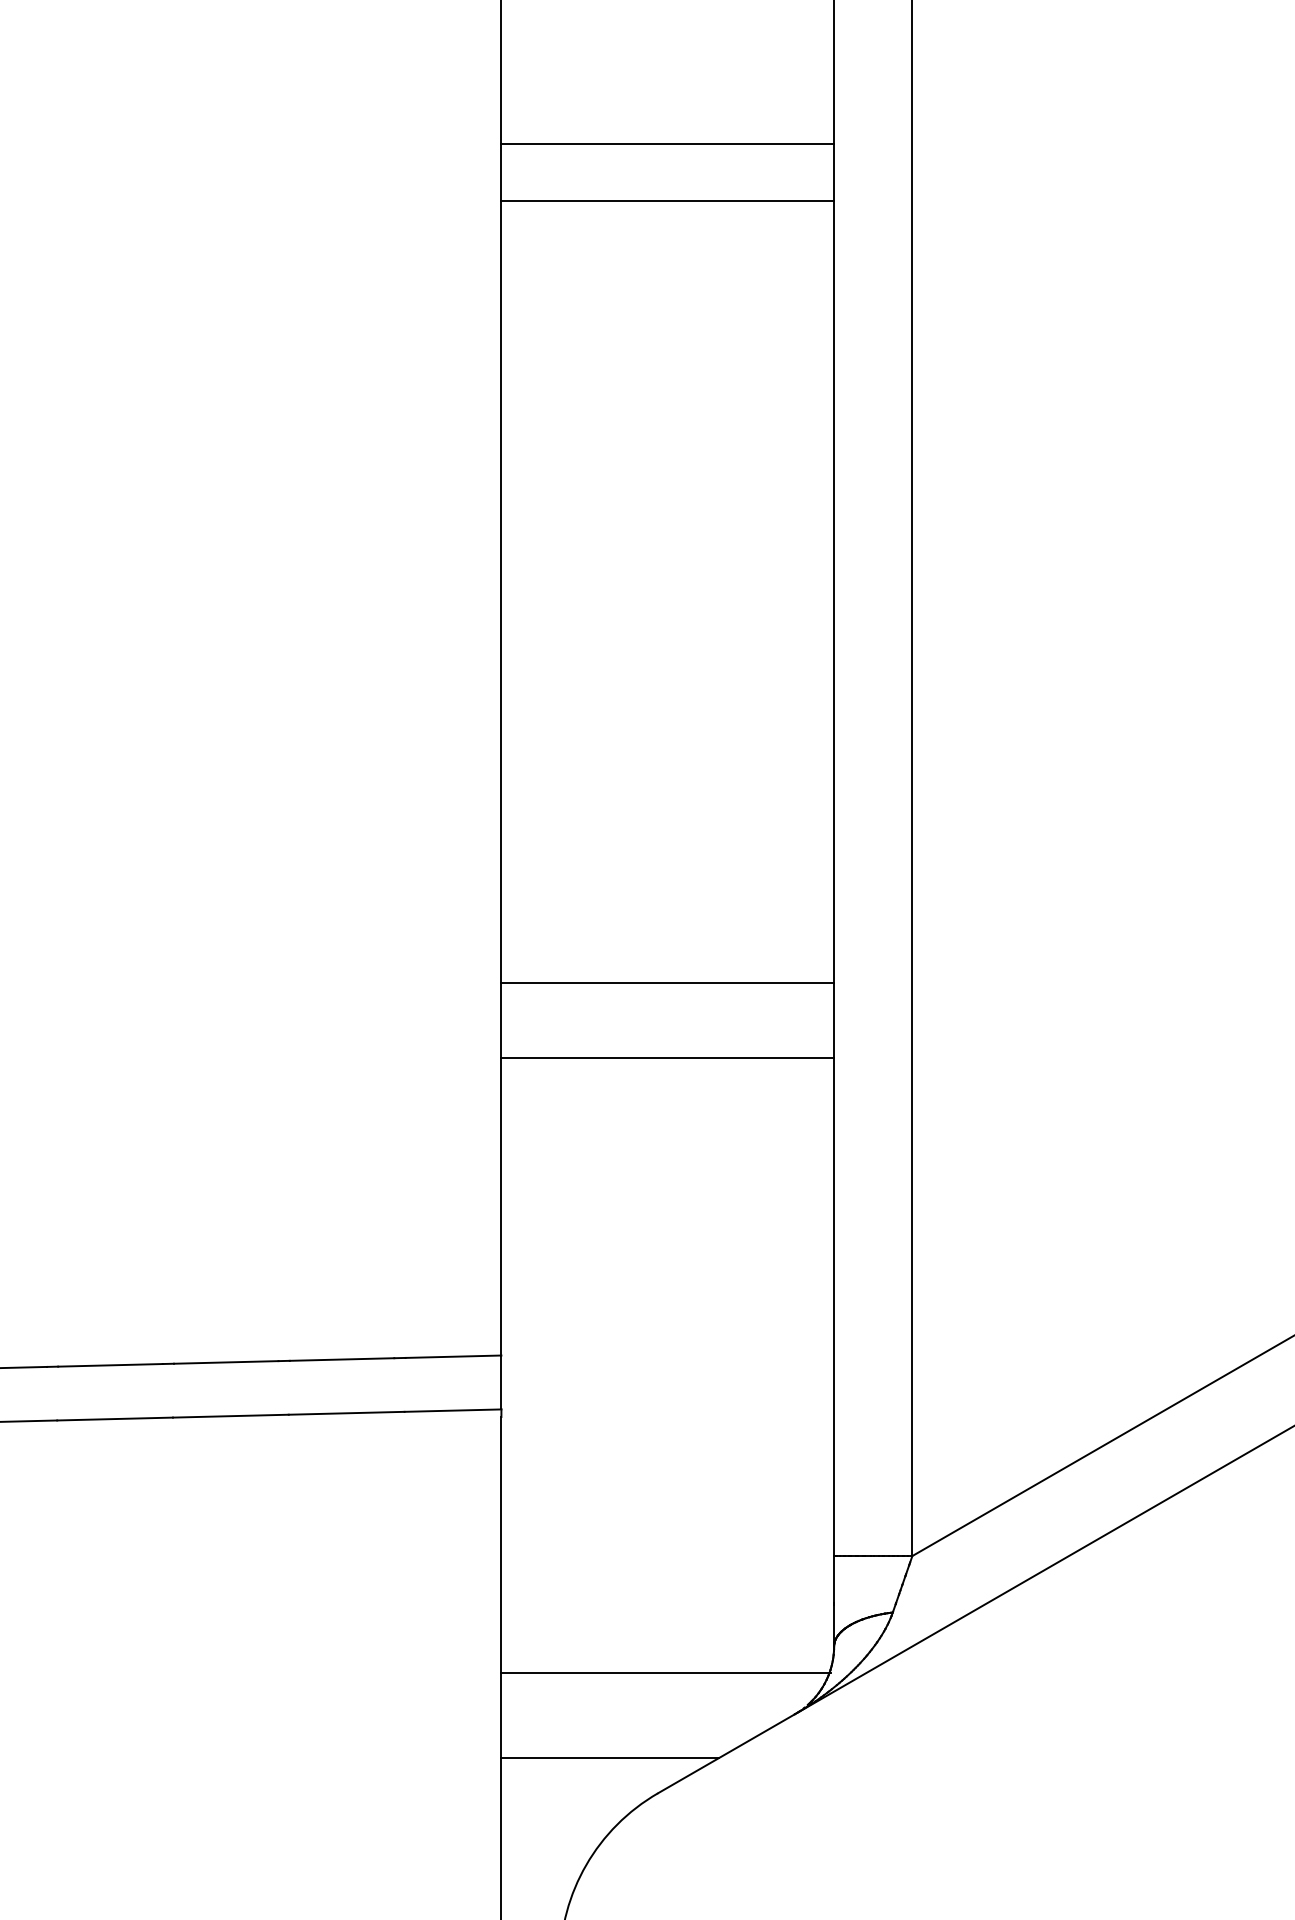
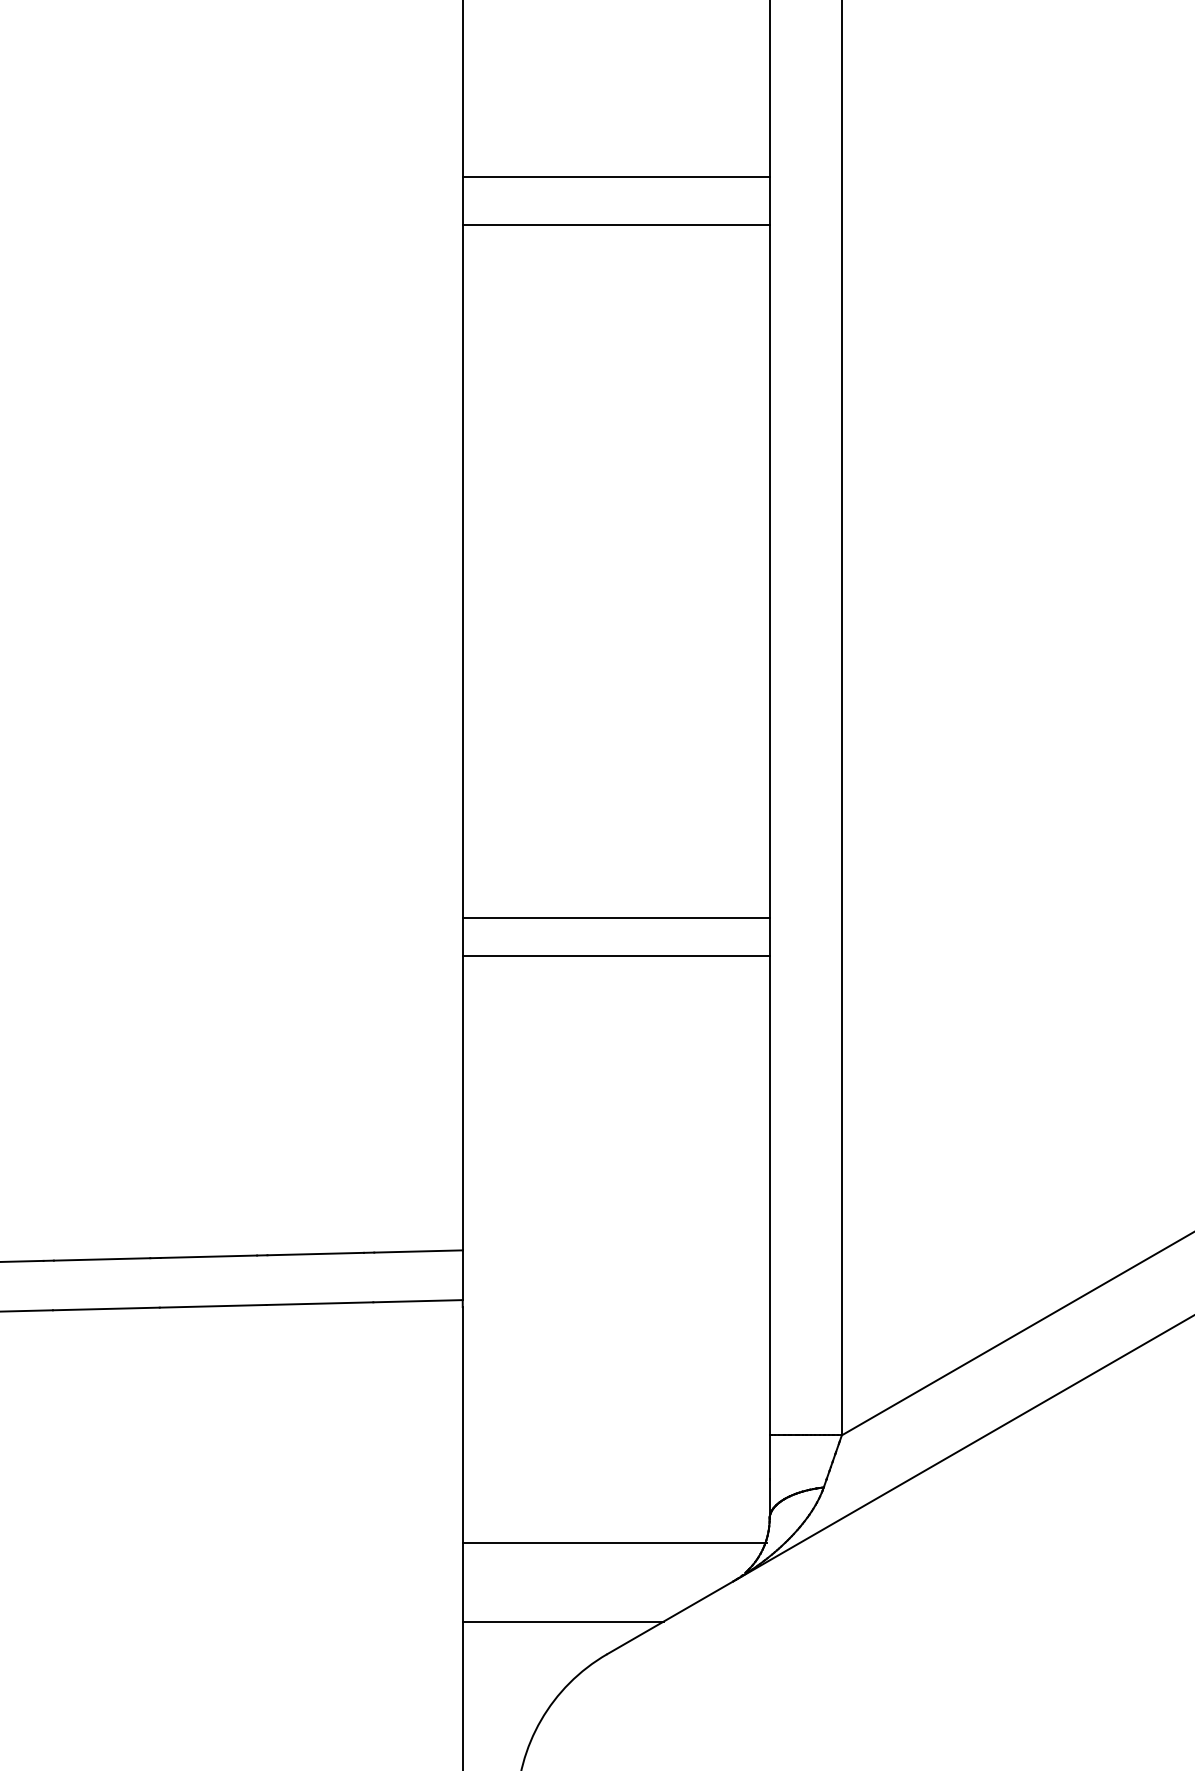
line: (667, 144) -> (615, 177), moved
line: (667, 200) -> (615, 224), moved
line: (667, 982) -> (615, 956), moved
line: (667, 1057) -> (615, 917), moved

